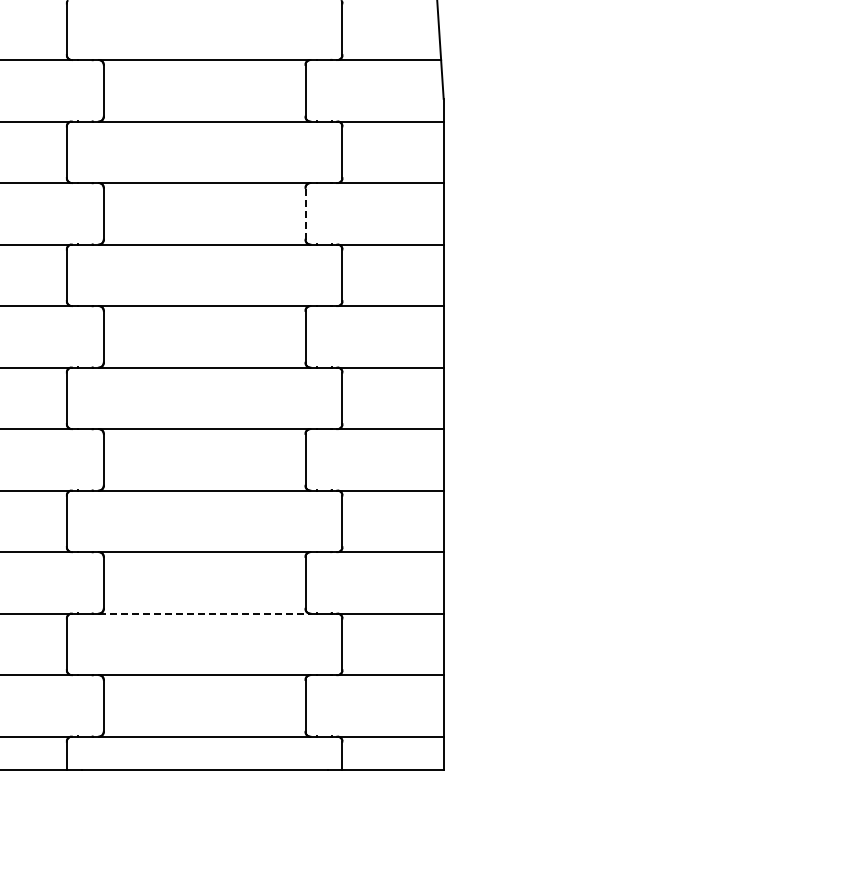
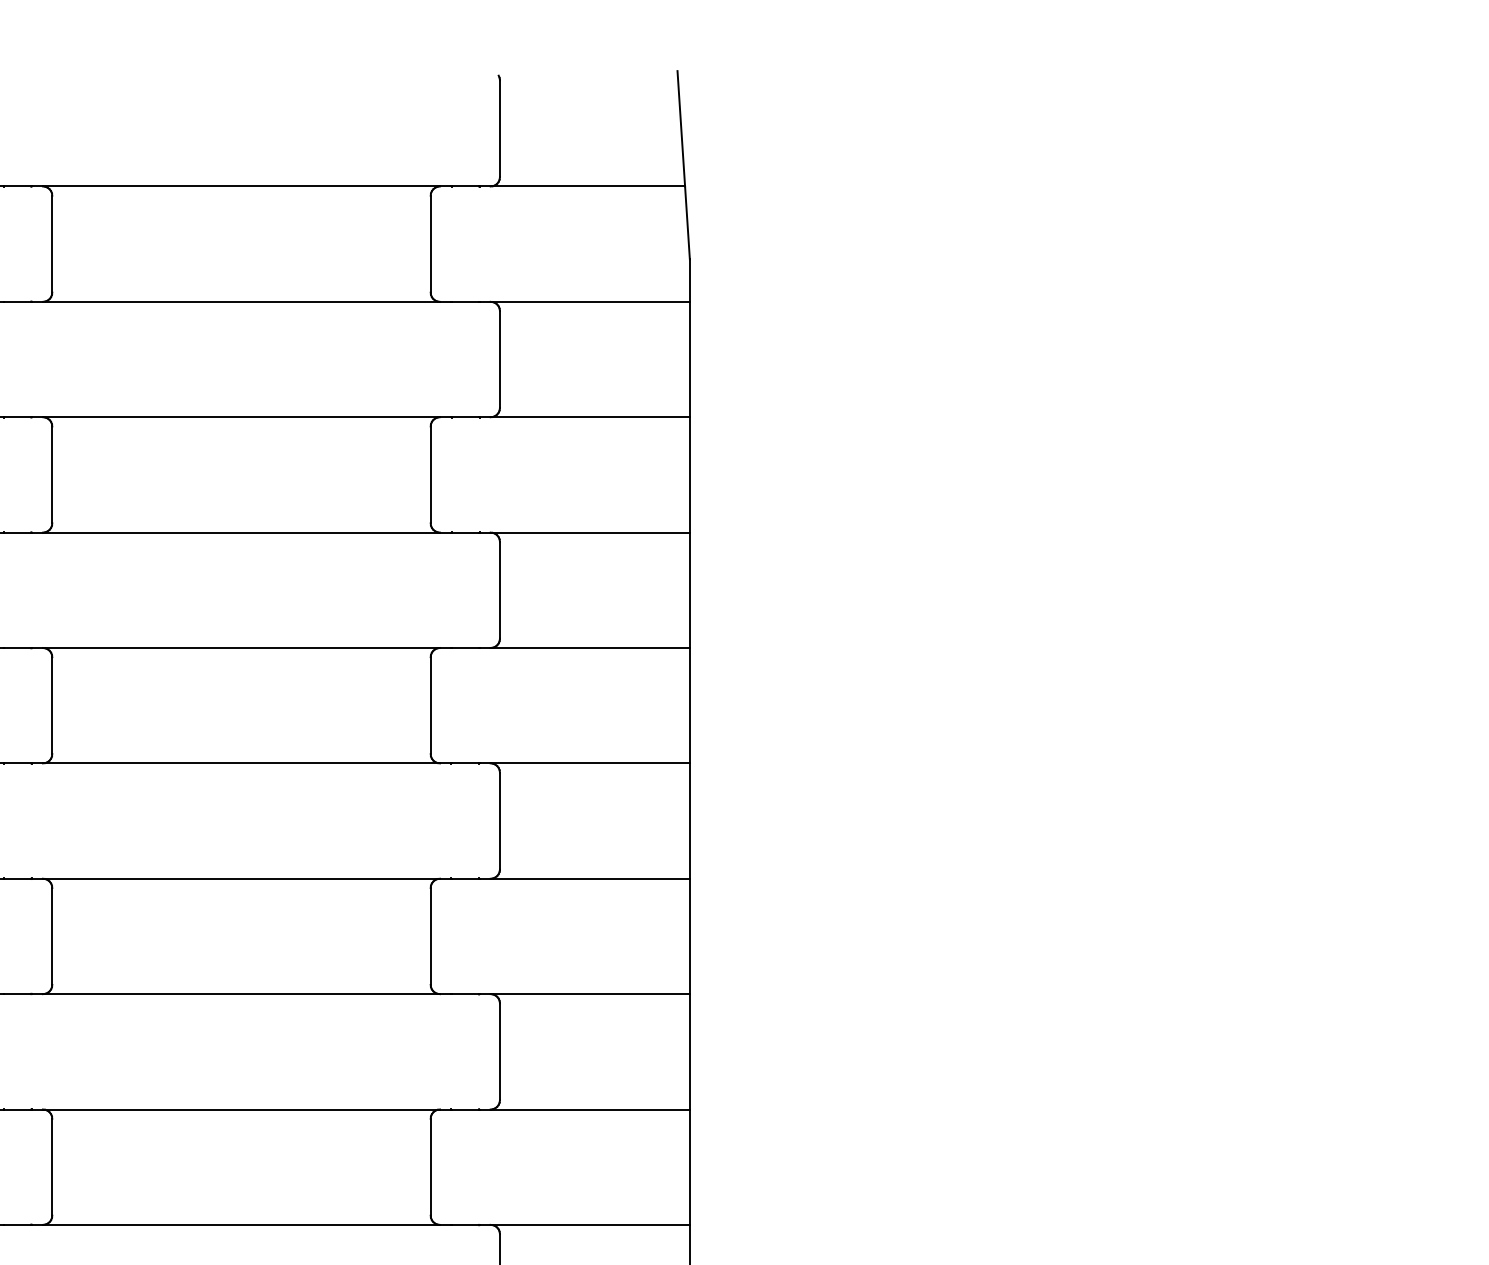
line: (305, 213) -> (430, 474), dashed -> solid
line: (204, 613) -> (241, 1224), dashed -> solid

